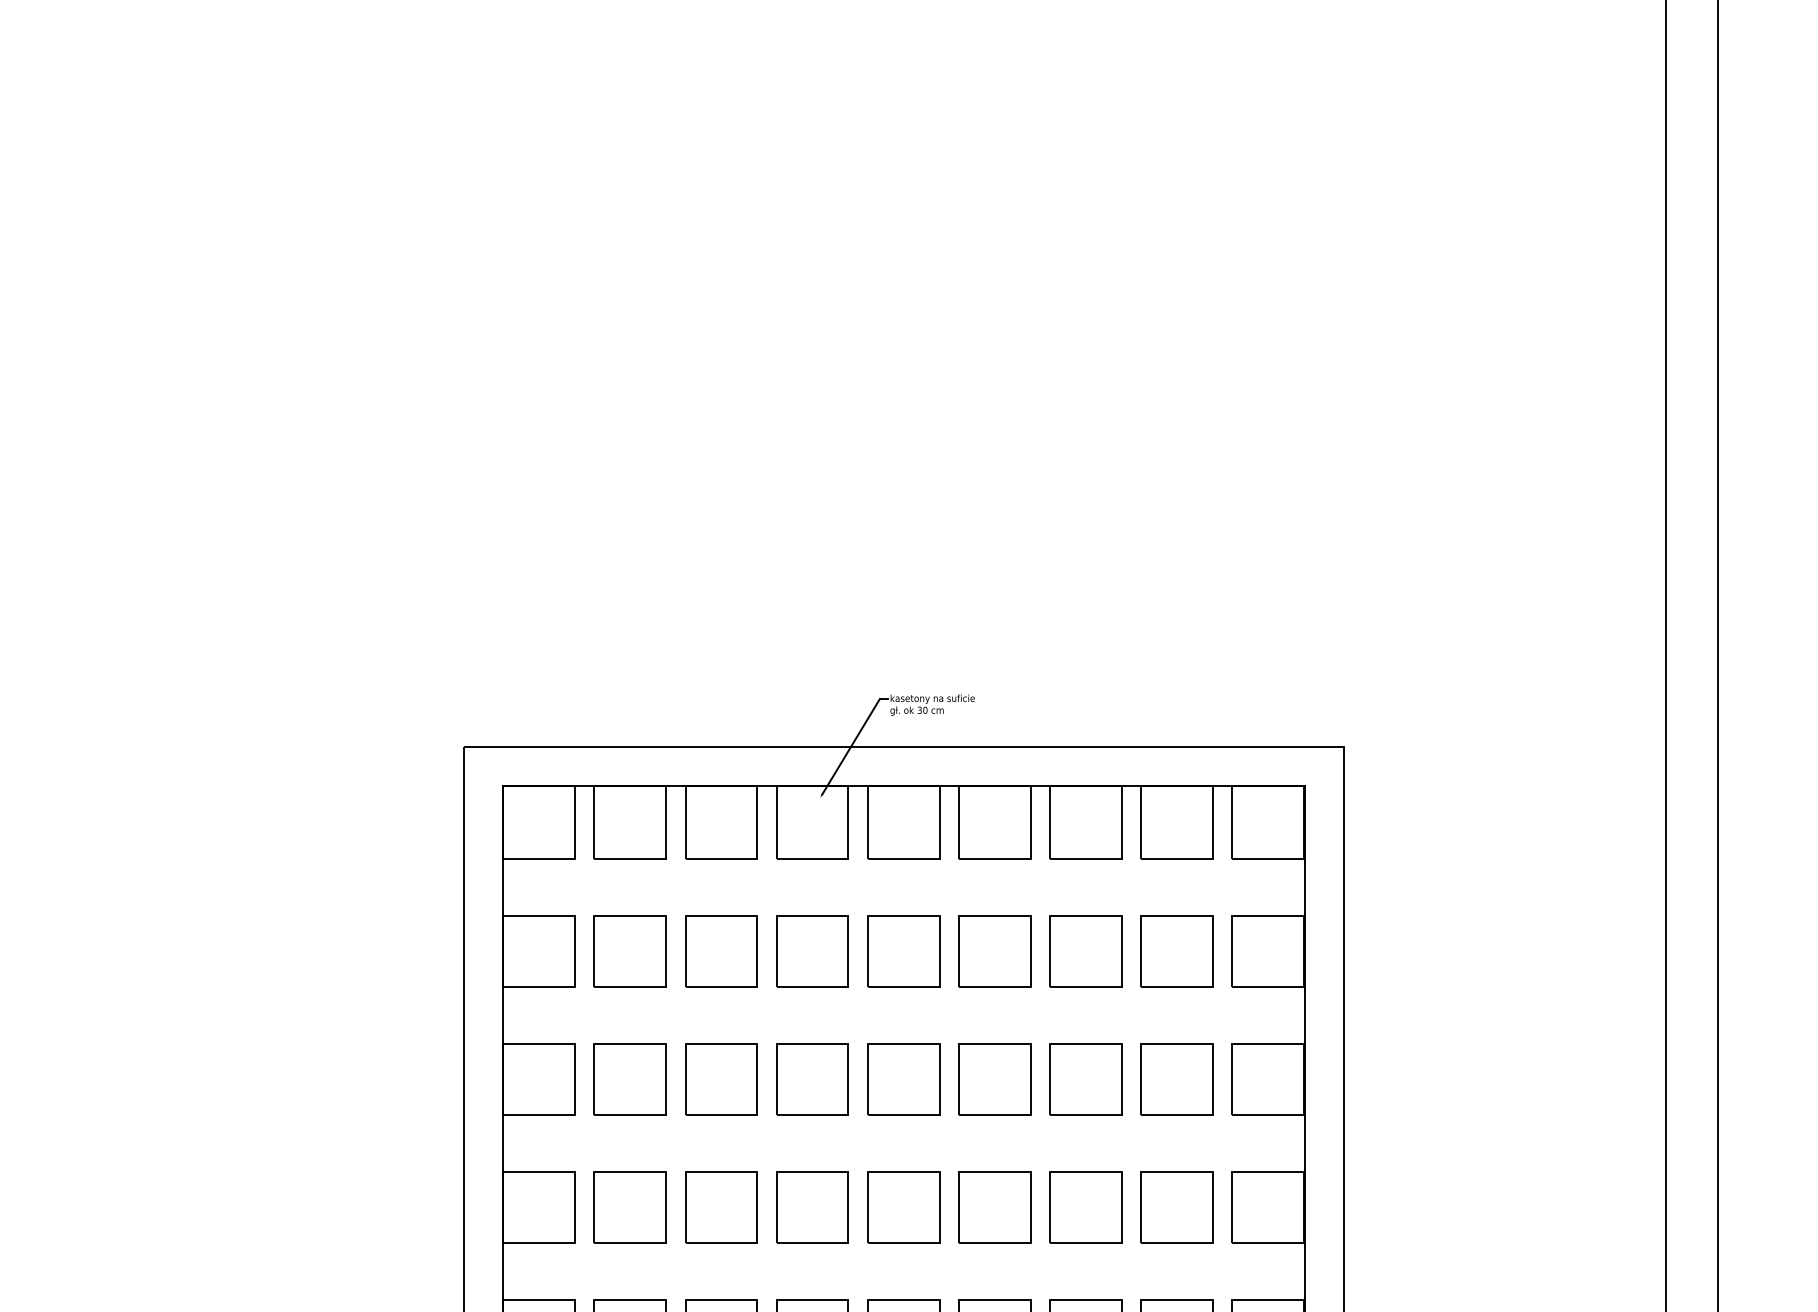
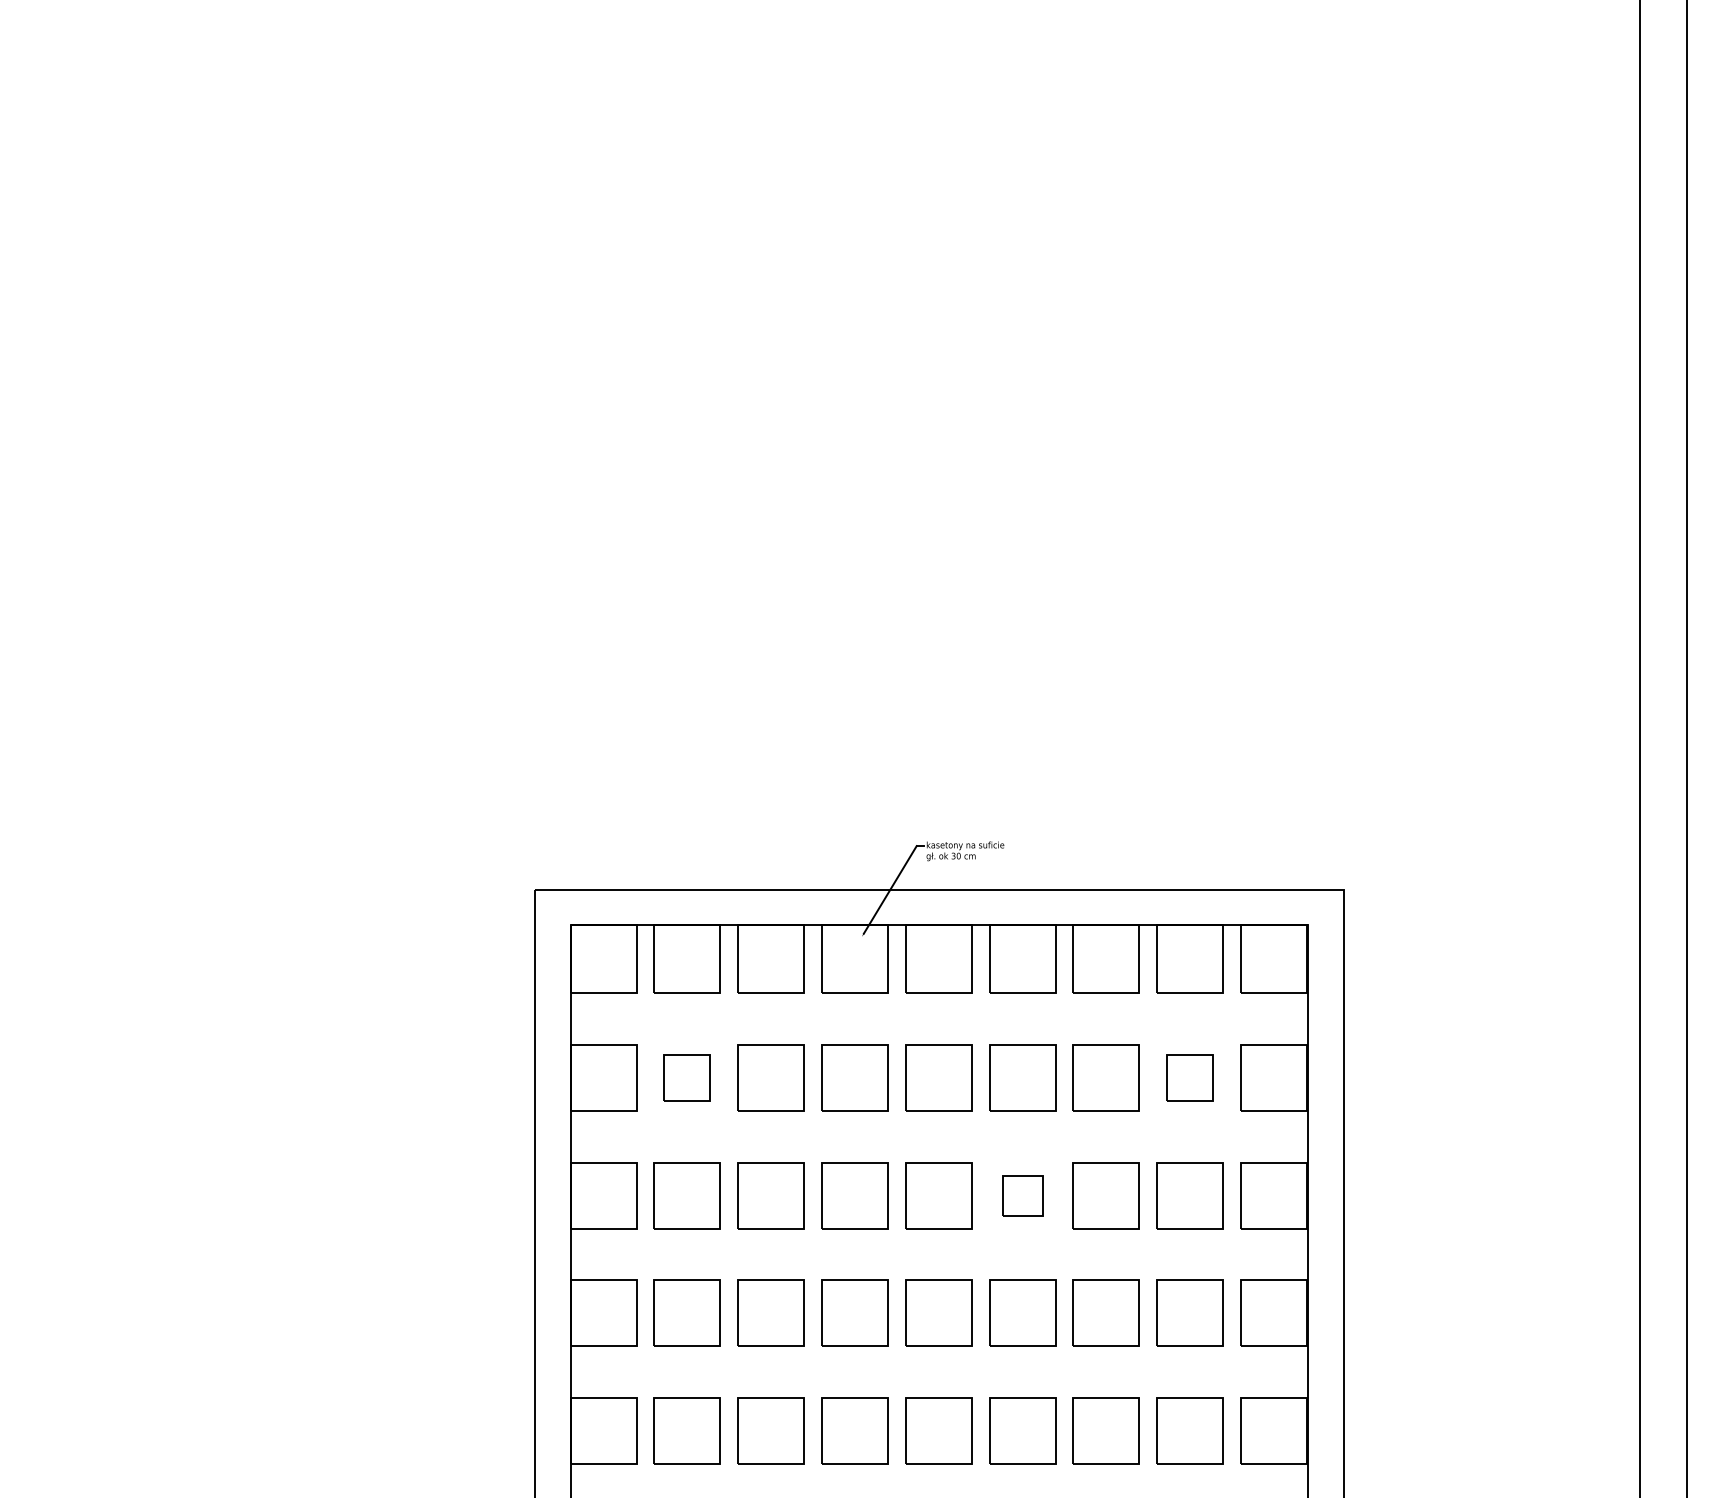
part: (629, 951) -> (686, 1077), size x0.7
part: (1176, 951) -> (1189, 1077), size x0.7
part: (994, 1079) -> (1022, 1195), size x0.6

